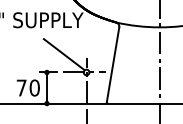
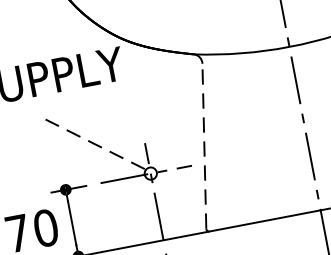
line: (63, 54) -> (93, 144), solid -> dashed
line: (113, 64) -> (205, 145), solid -> dashed

